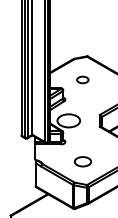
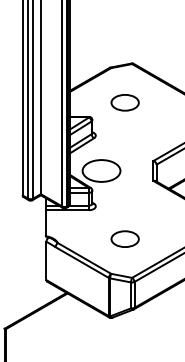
part: (82, 79) -> (124, 102), size x1.43

